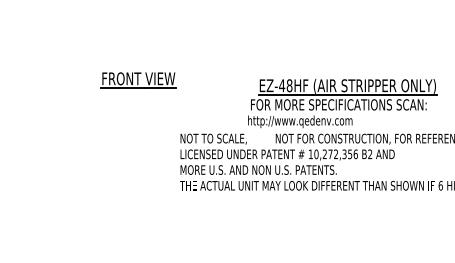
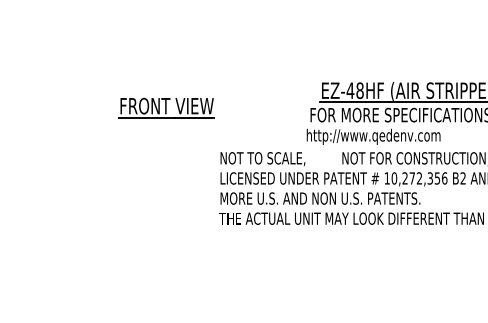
part: (138, 80) -> (166, 108), moved

